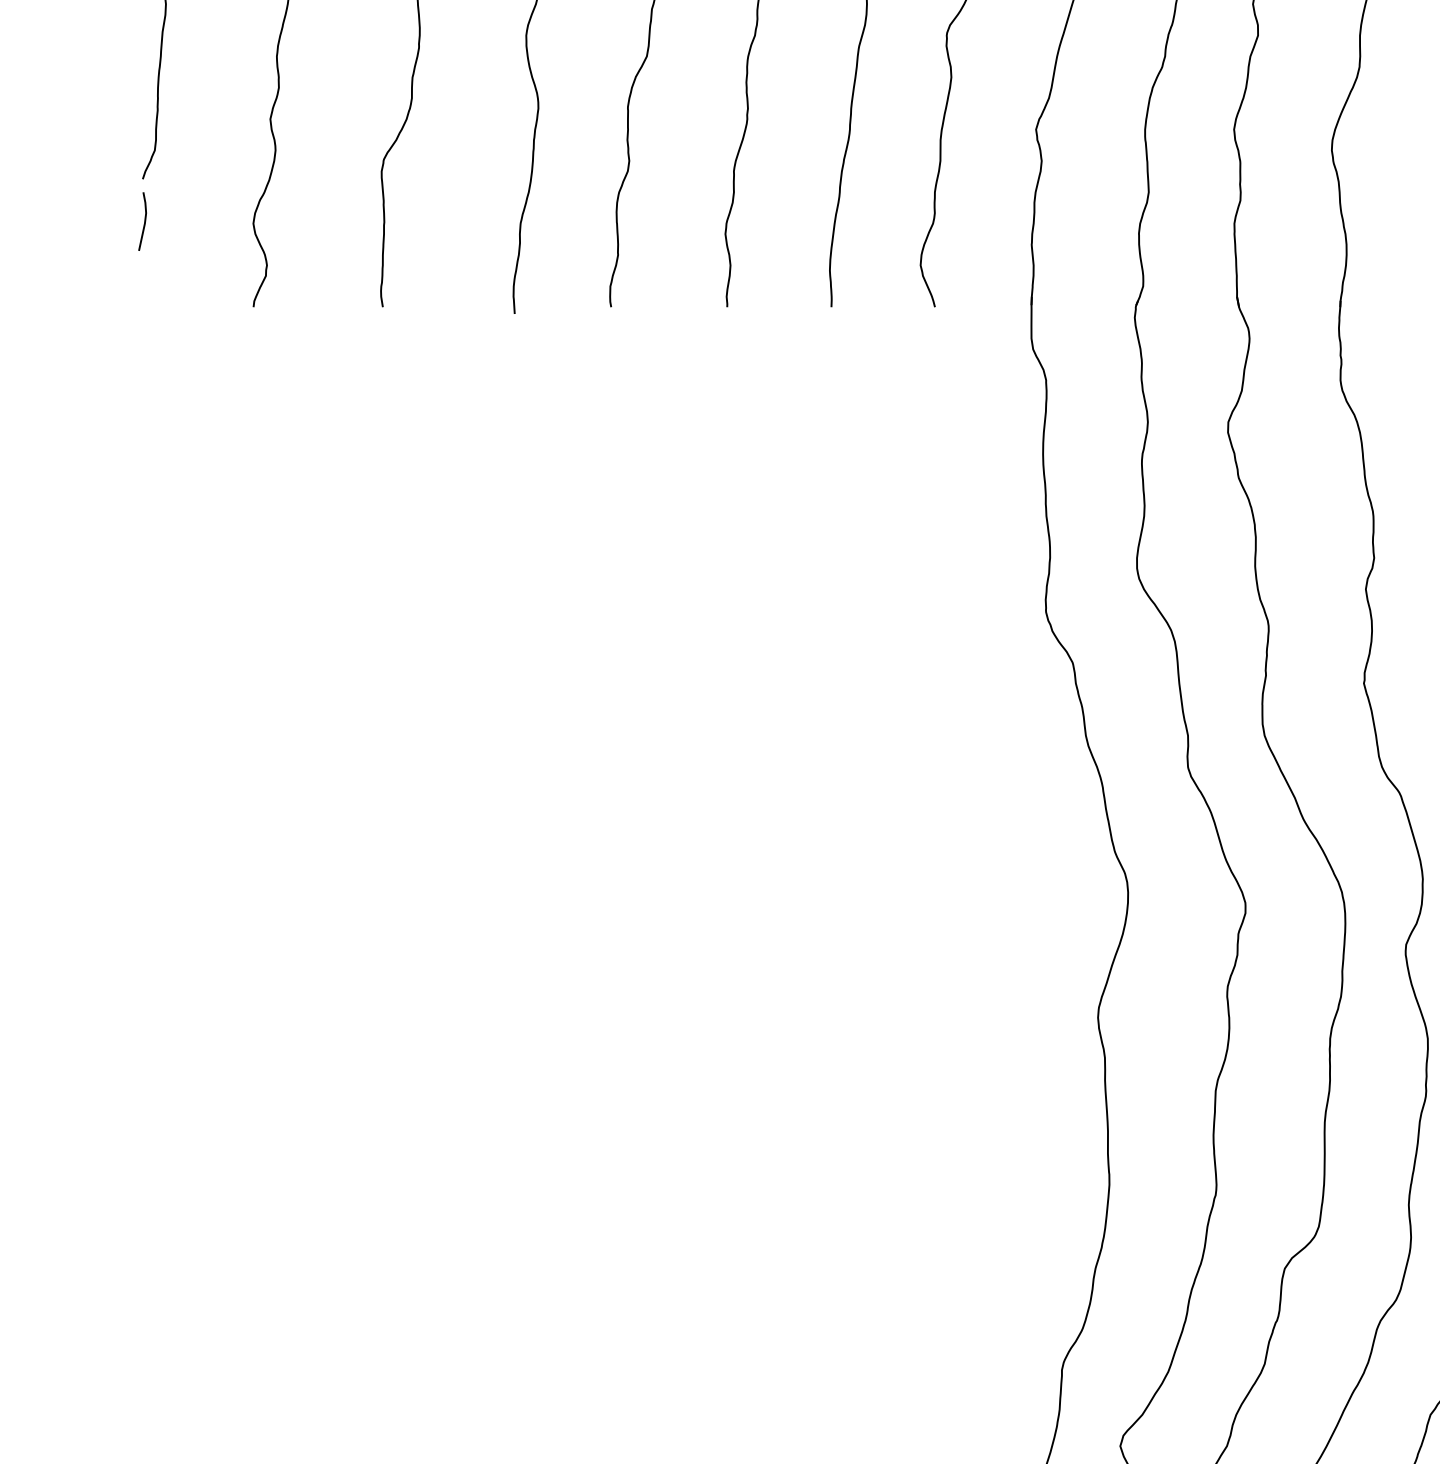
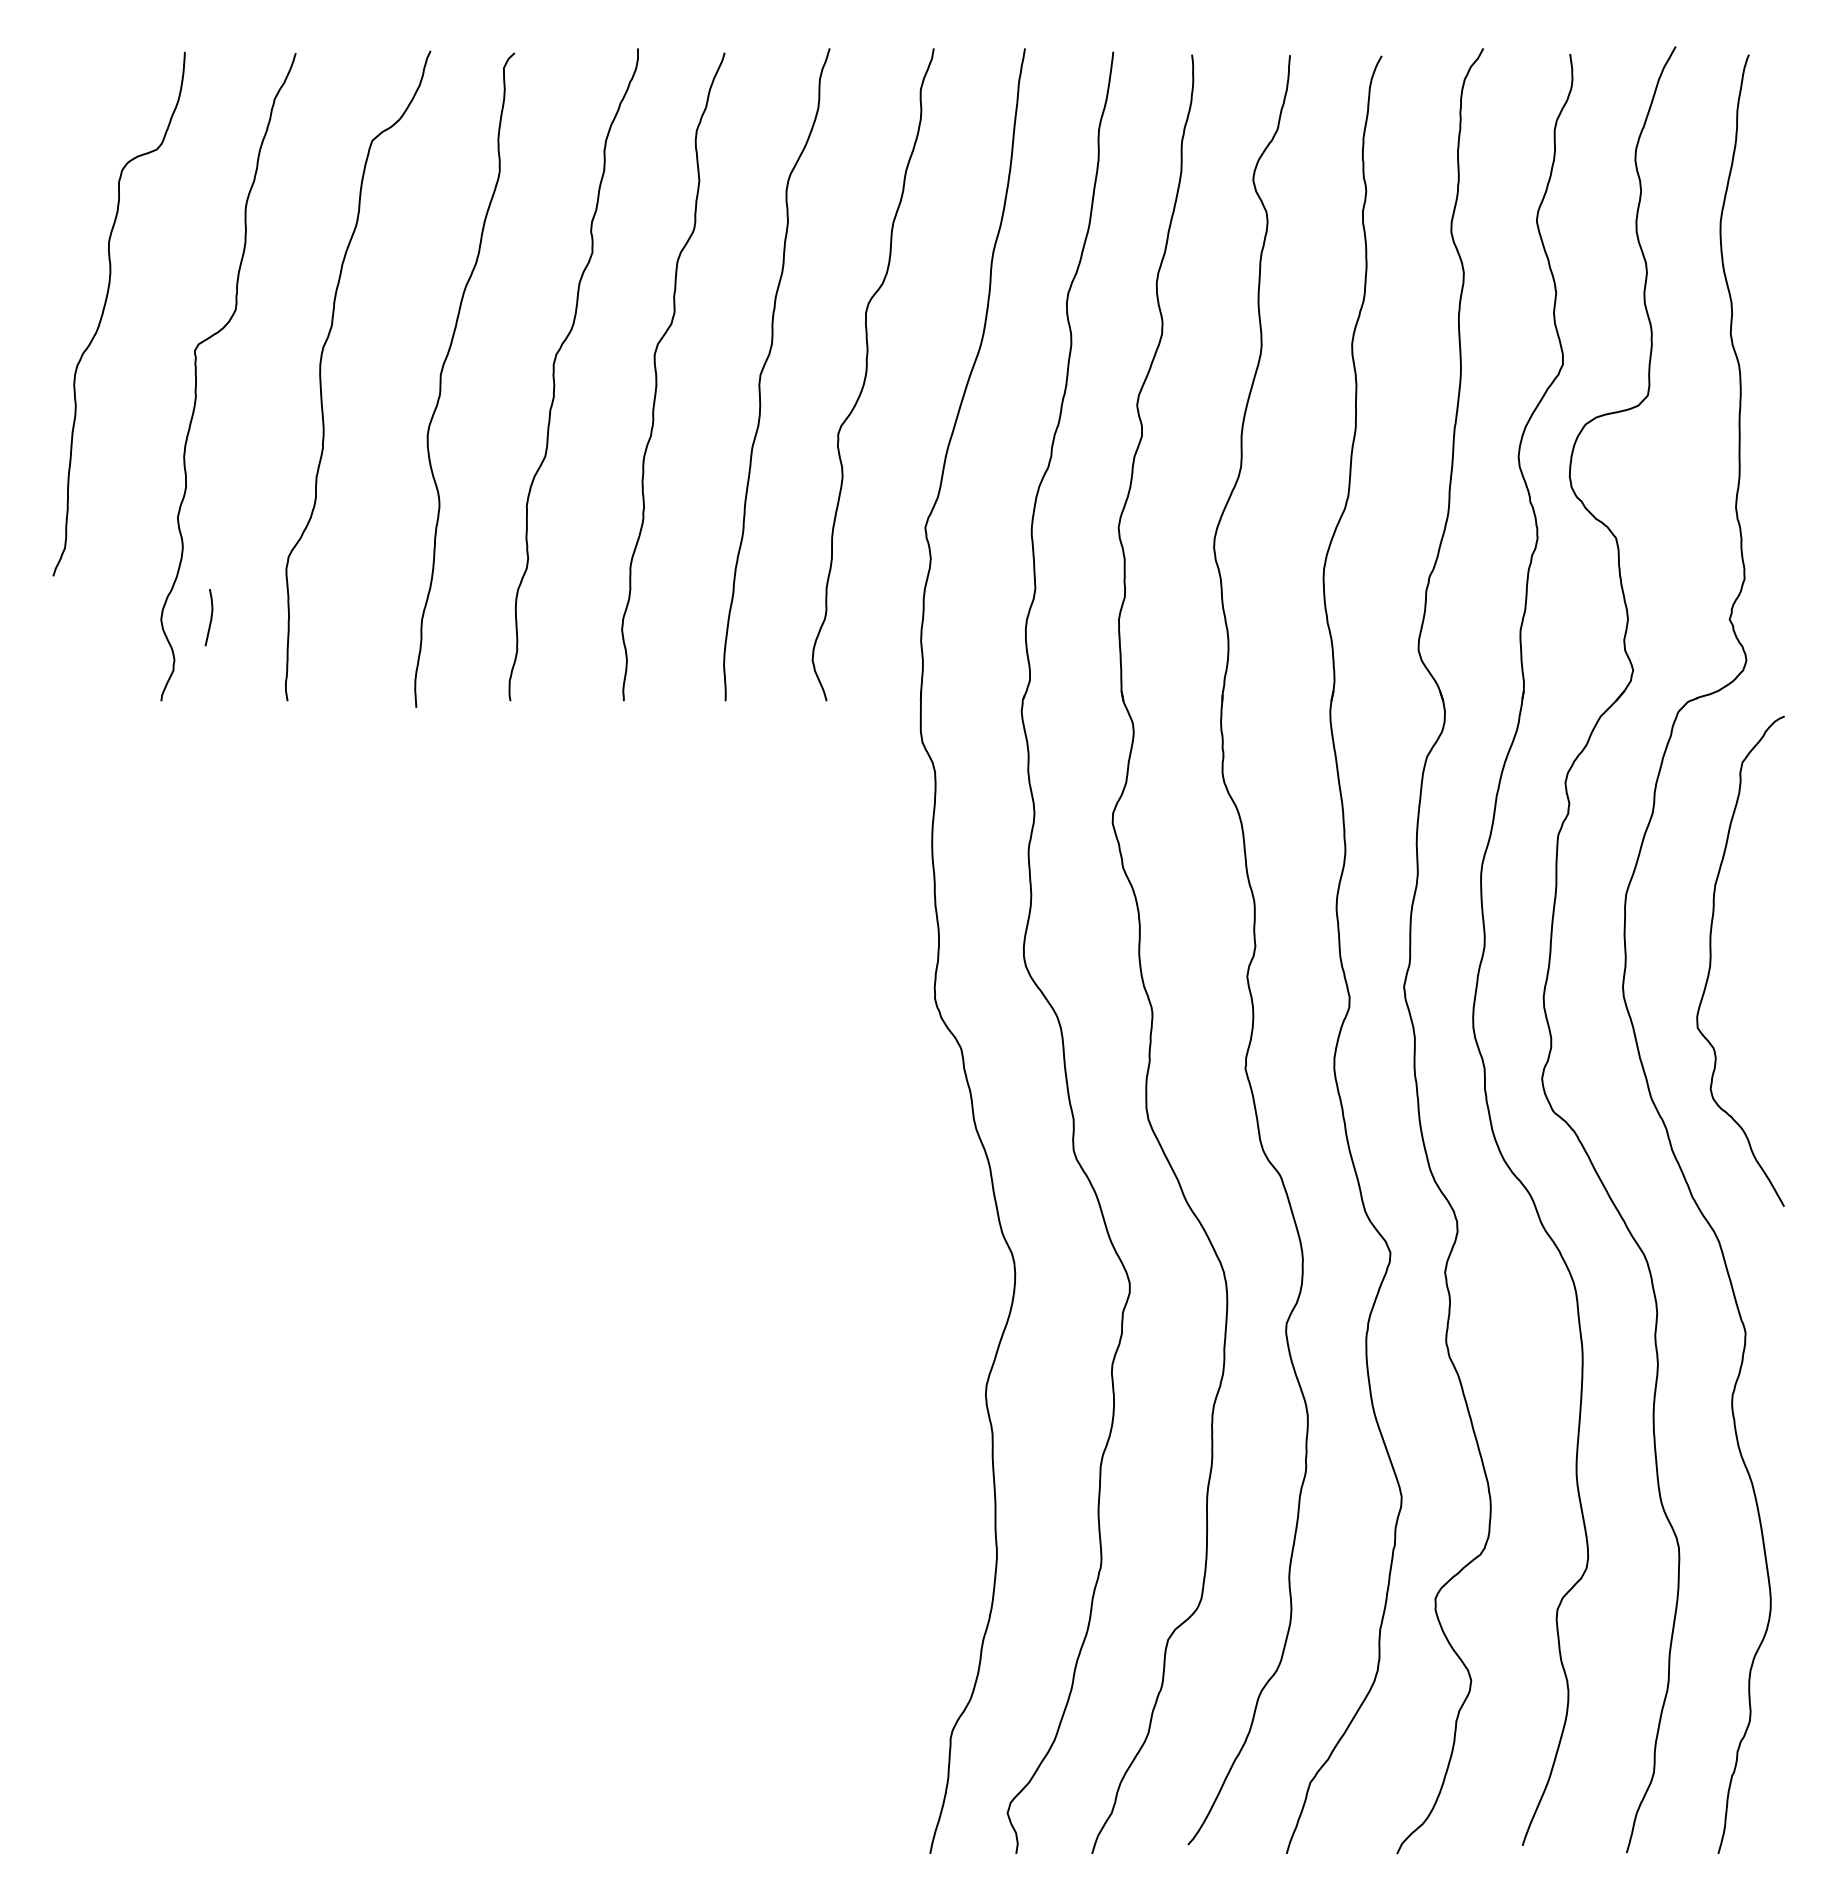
line: (144, 221) -> (210, 617), moved

